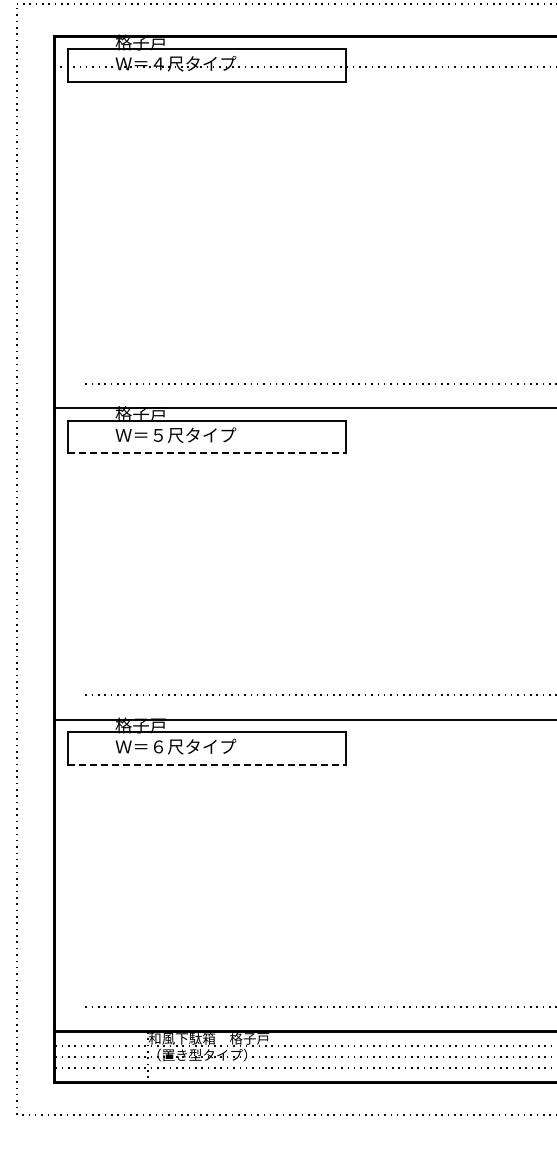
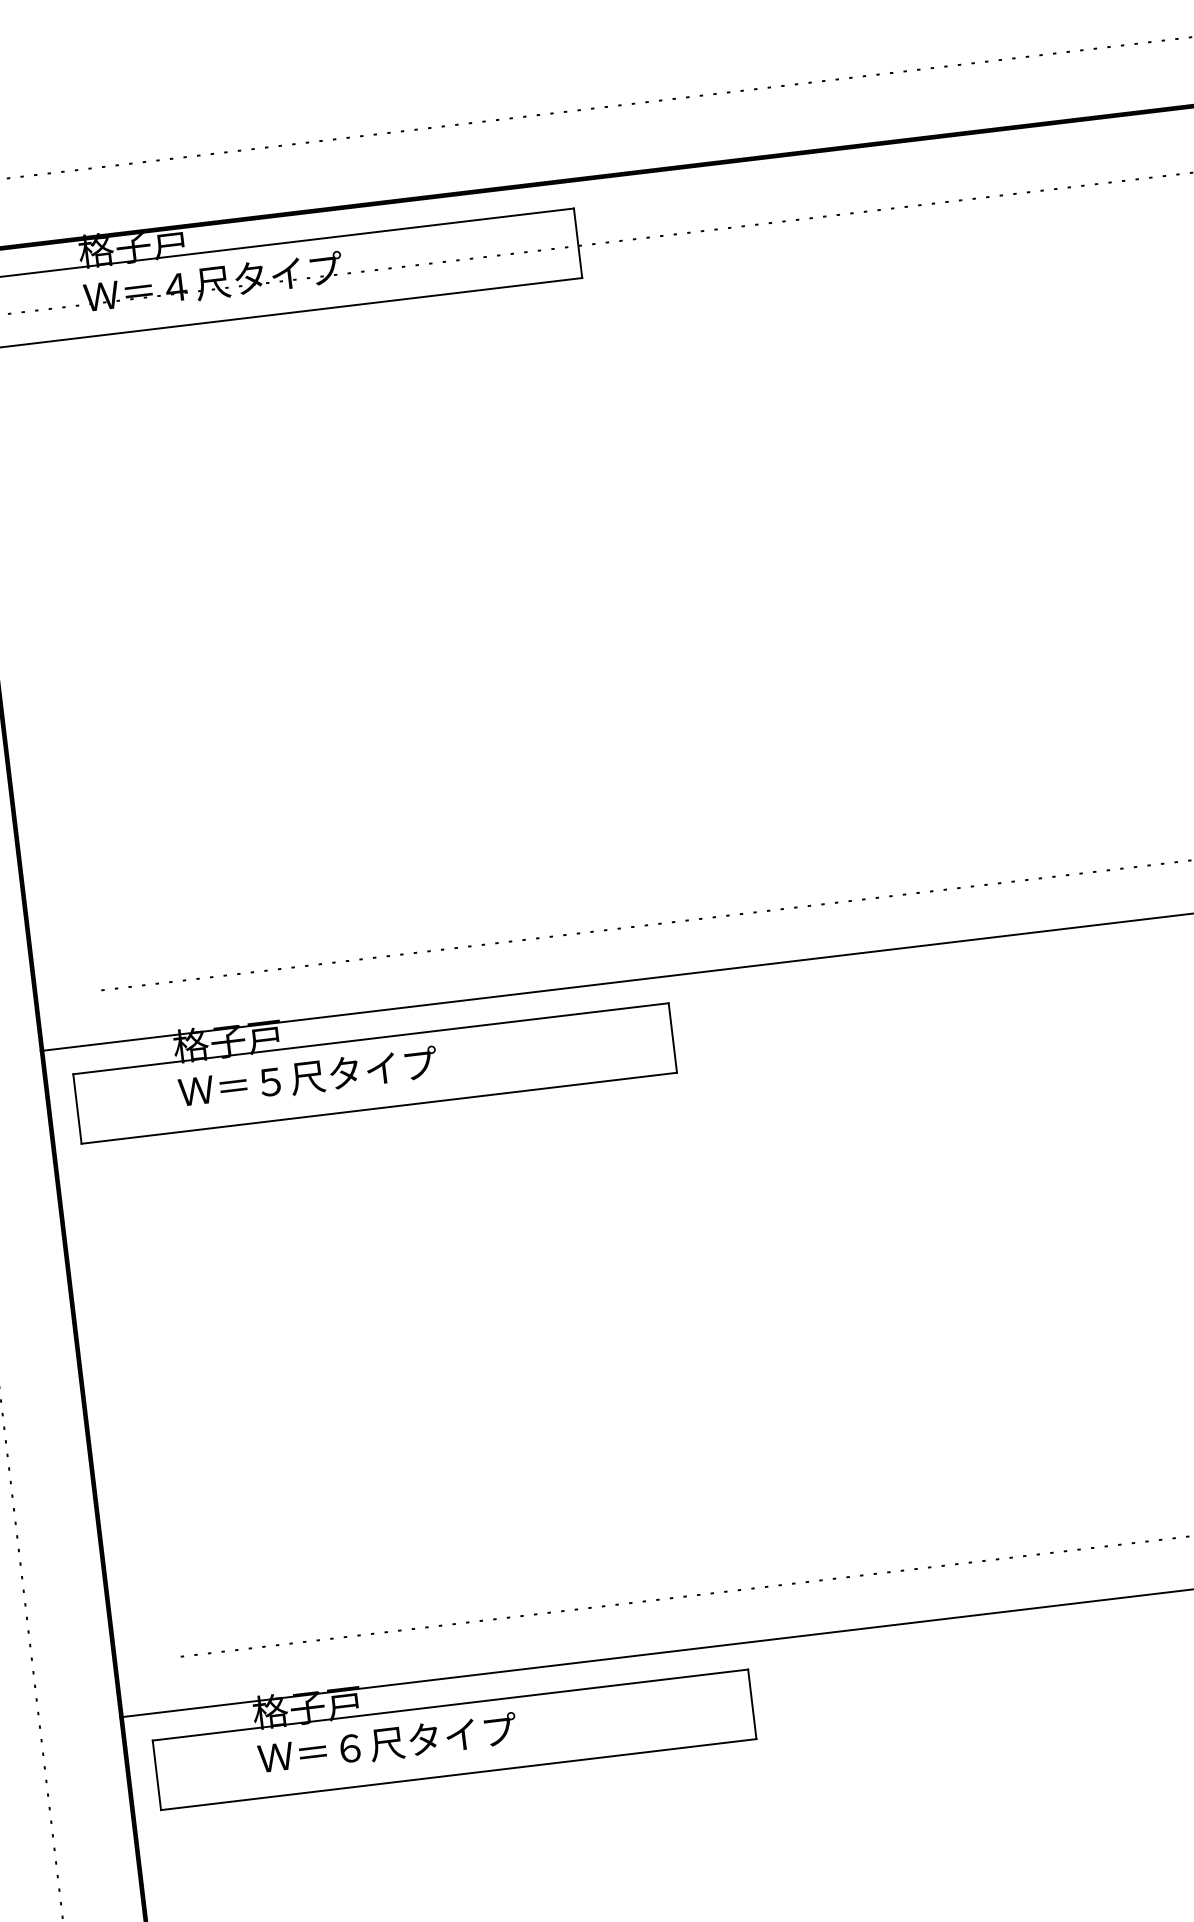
line: (207, 453) -> (380, 1108), dashed -> solid
line: (207, 764) -> (459, 1773), dashed -> solid

